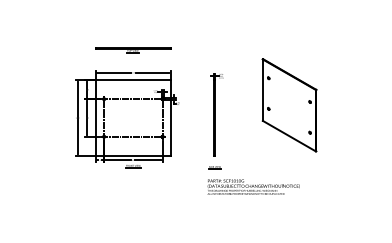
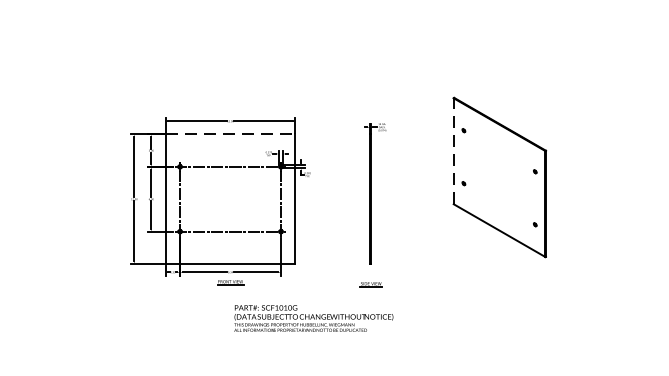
part: (133, 50) -> (230, 82), removed
line: (133, 80) -> (230, 134), solid -> dashed
line: (262, 90) -> (453, 151), solid -> dashed
text: (253, 186) -> (313, 317), moved

